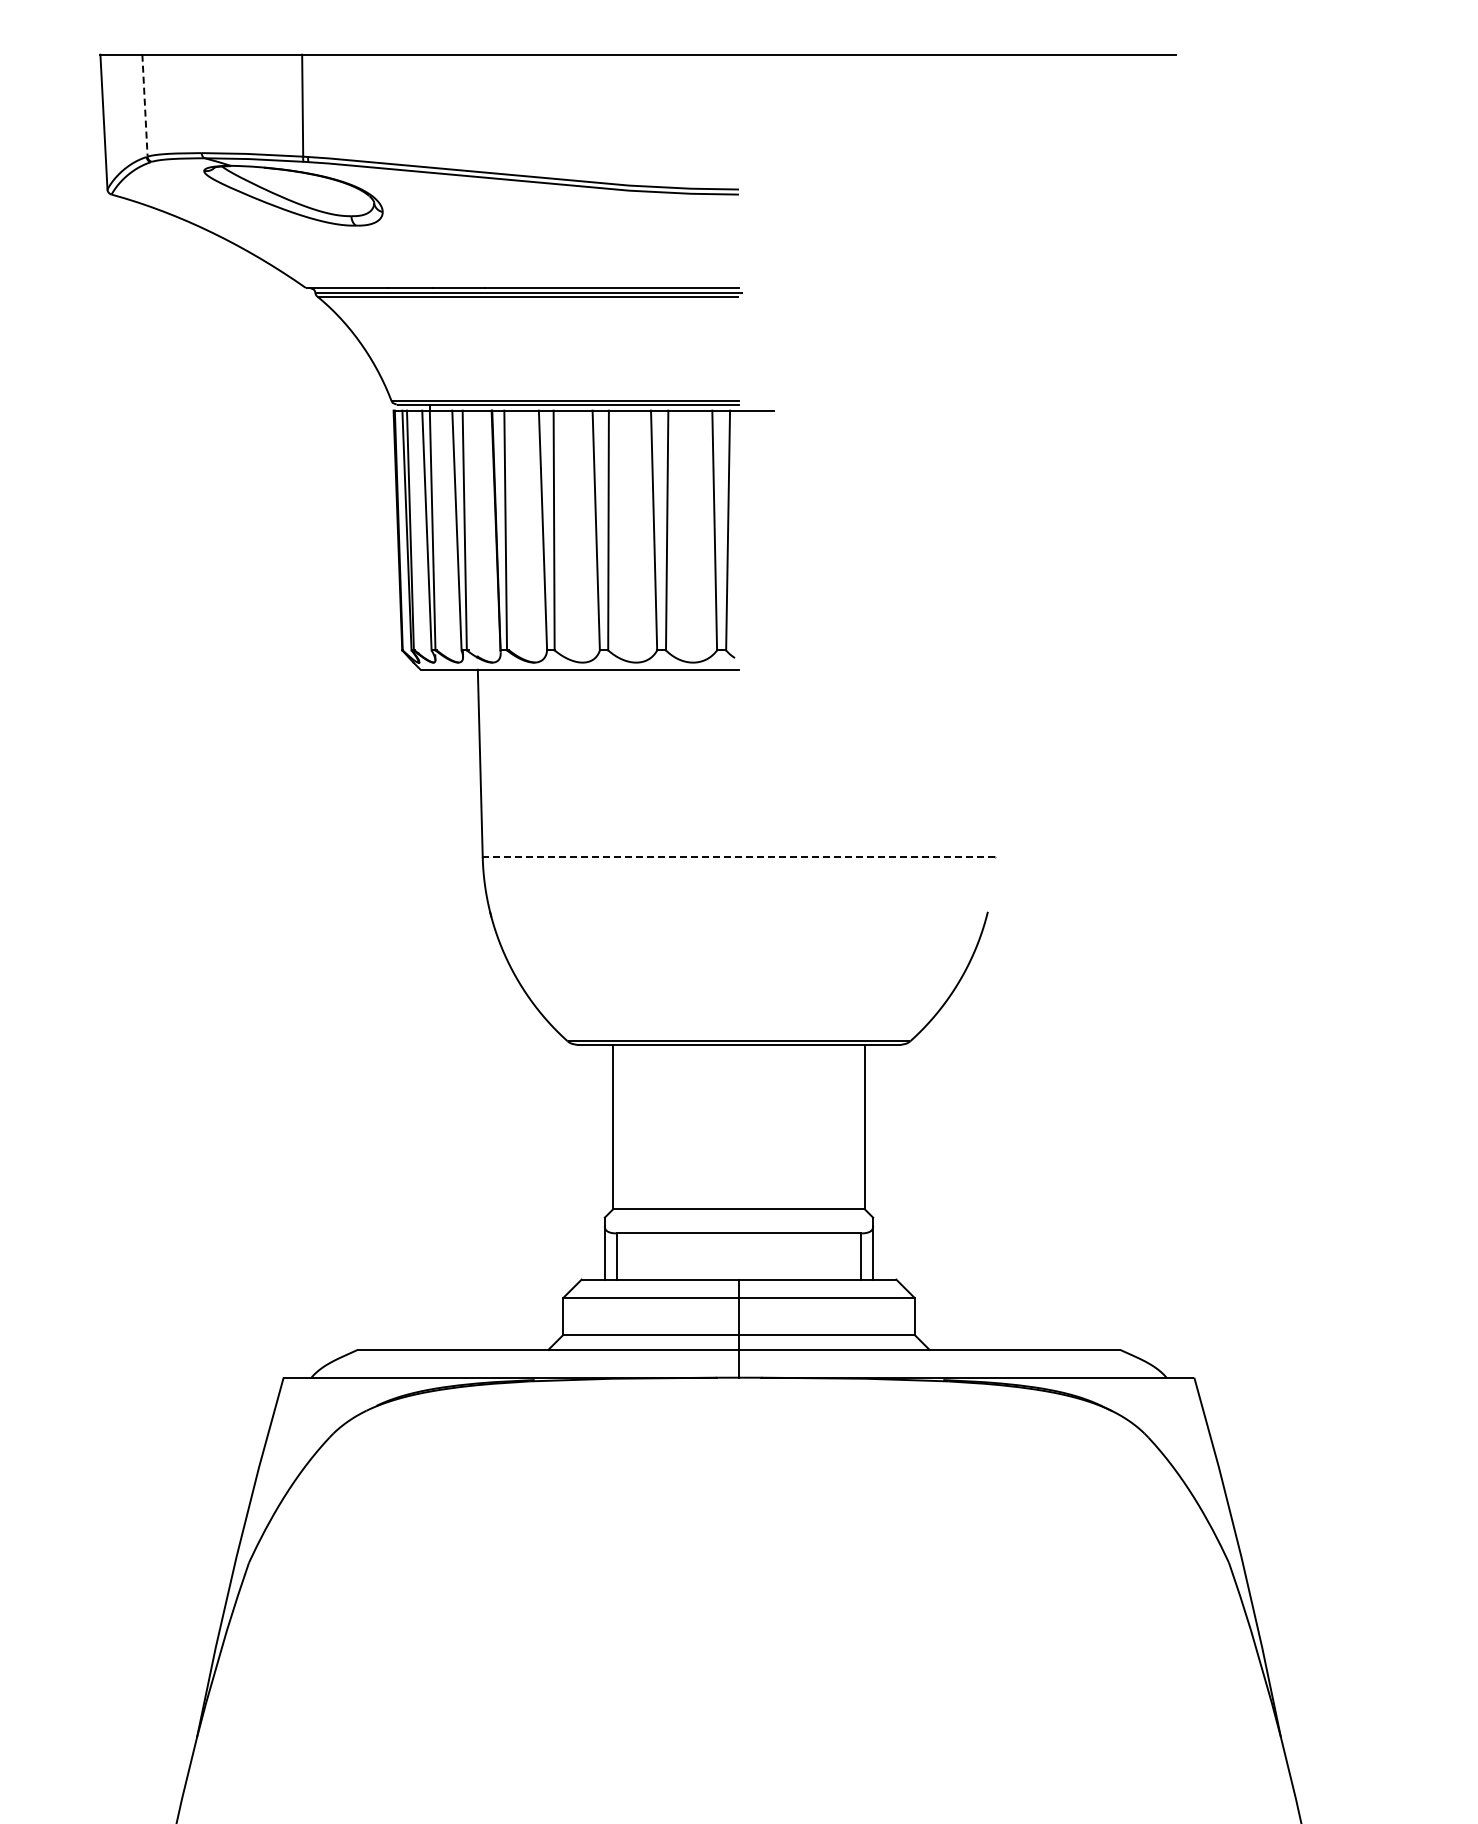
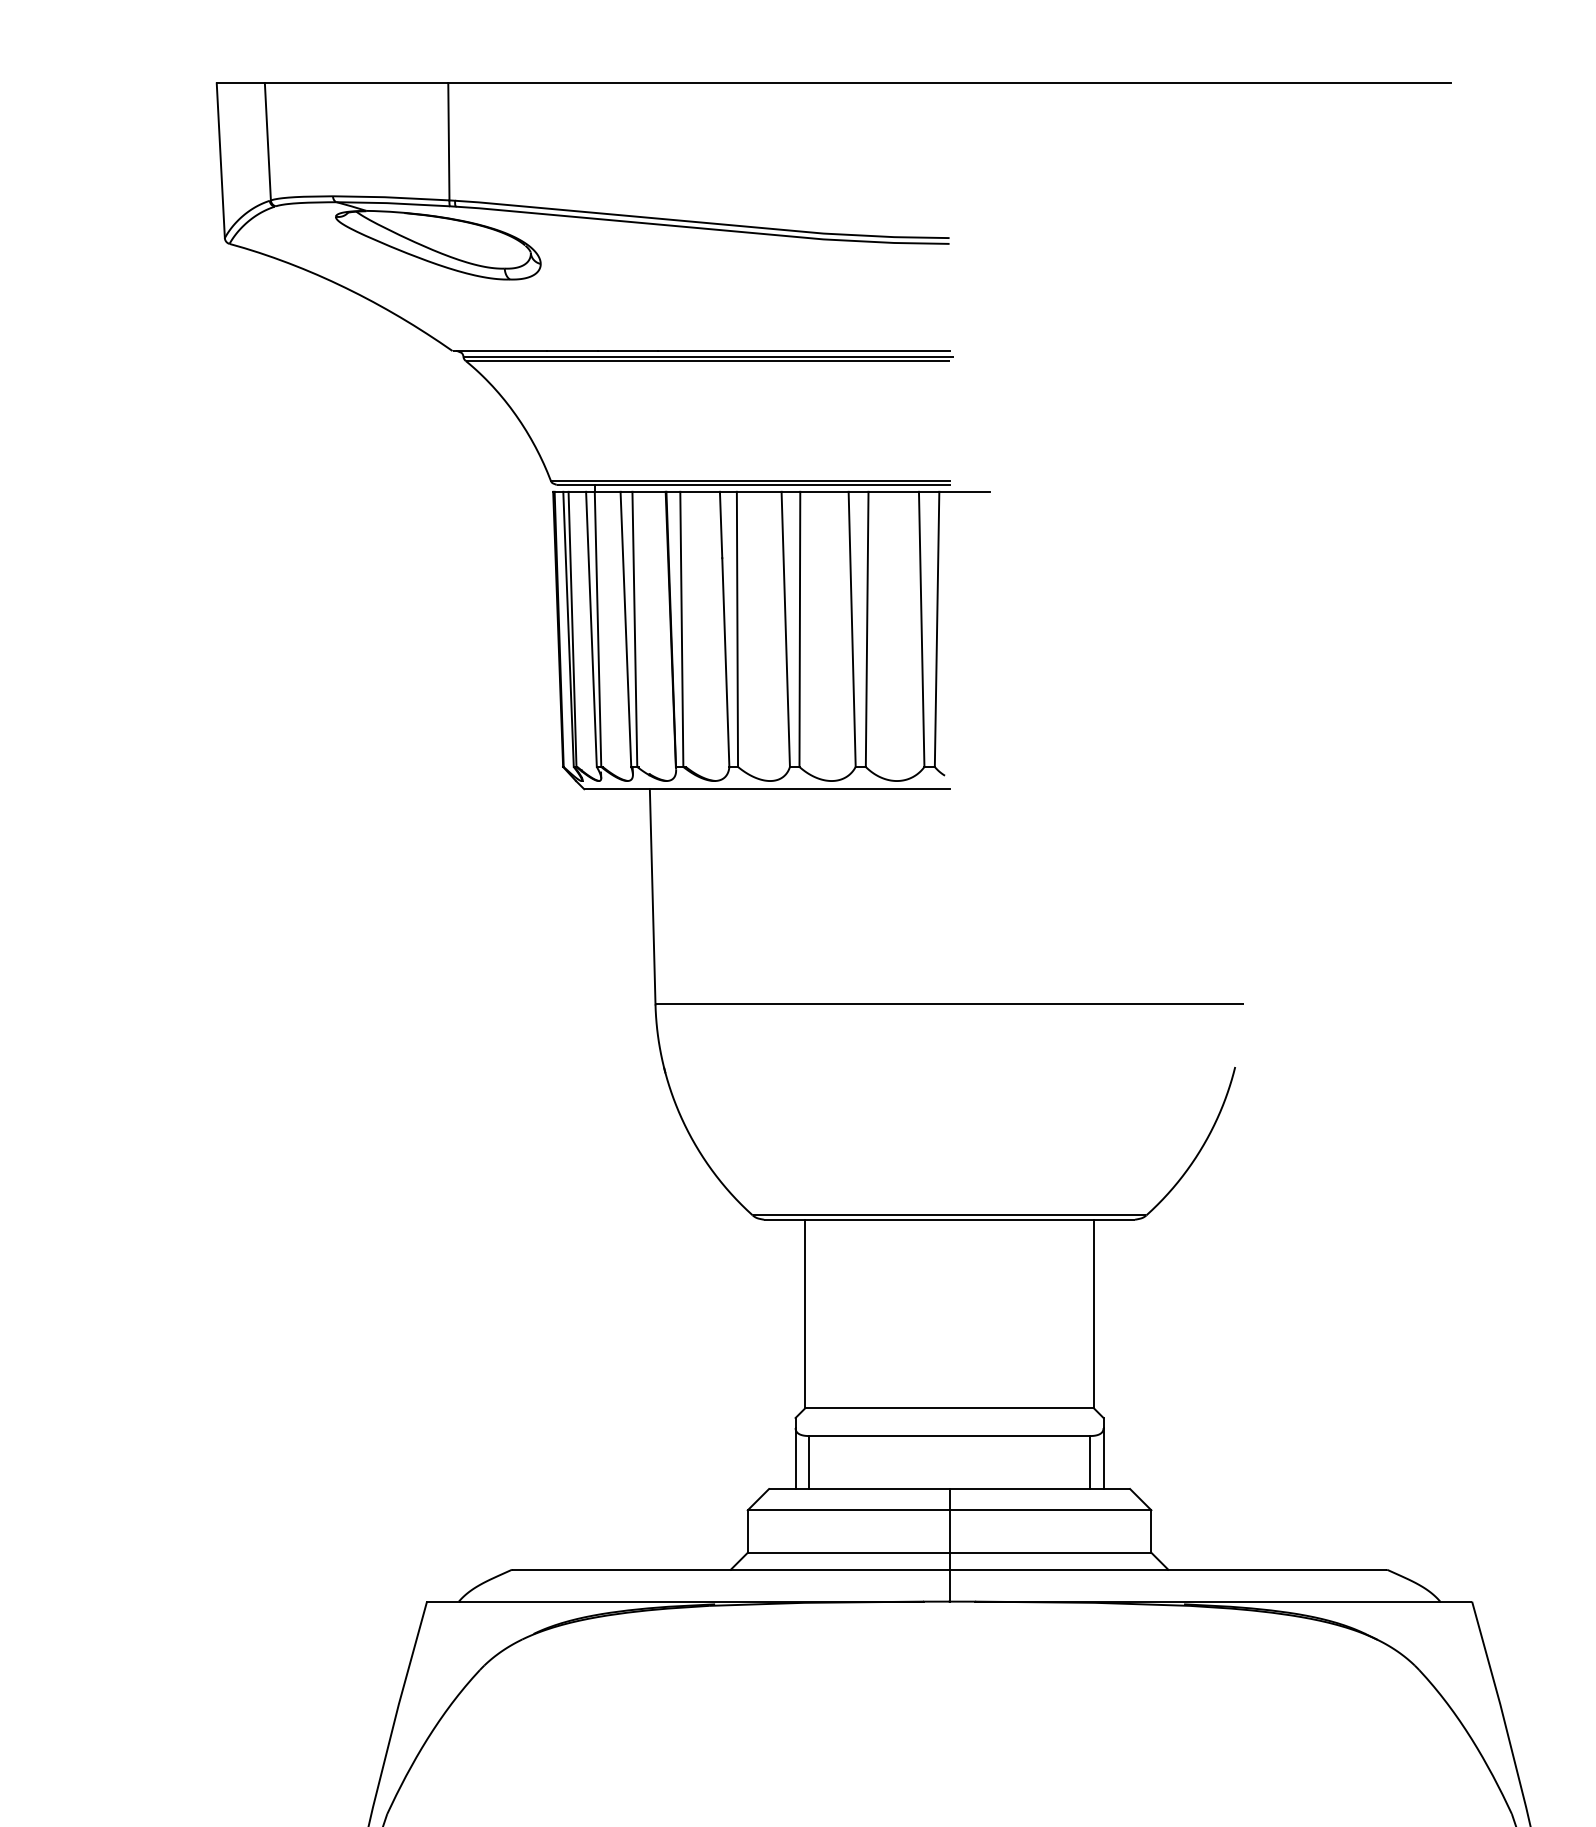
line: (145, 106) -> (268, 142), dashed -> solid
line: (738, 857) -> (949, 1004), dashed -> solid

